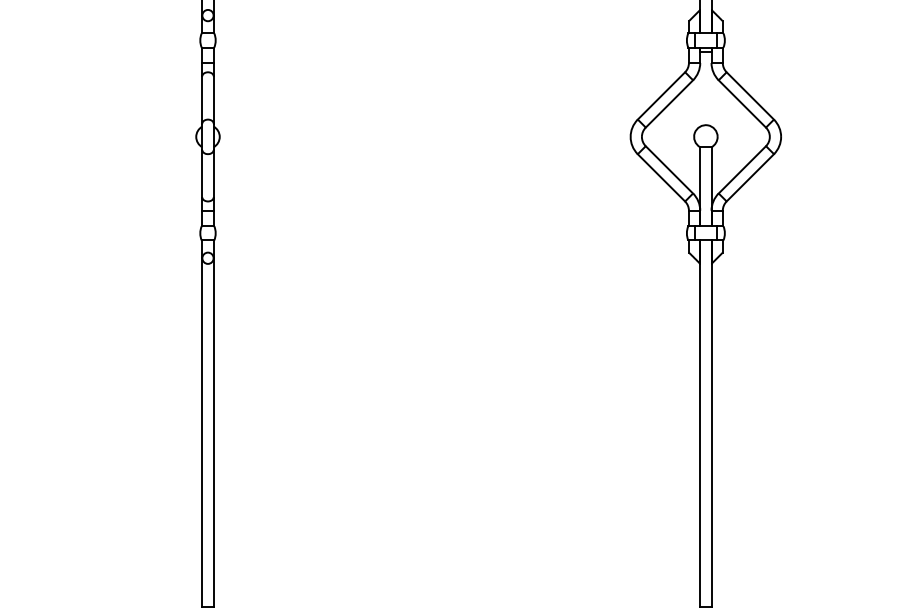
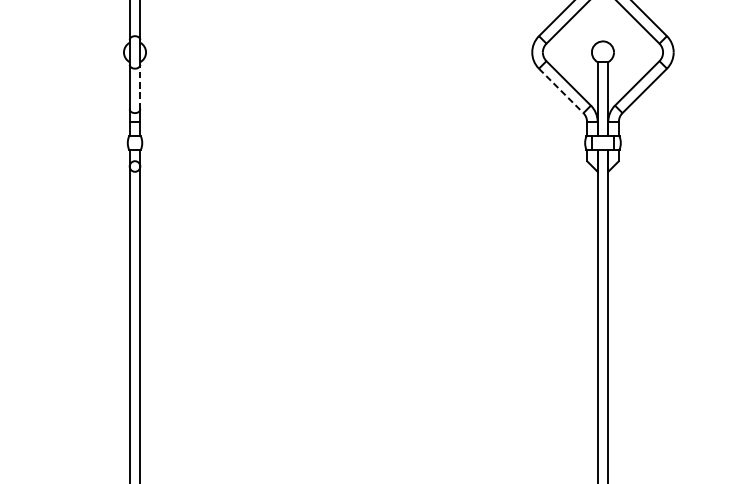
line: (213, 173) -> (140, 86), solid -> dashed
line: (661, 178) -> (561, 91), solid -> dashed

